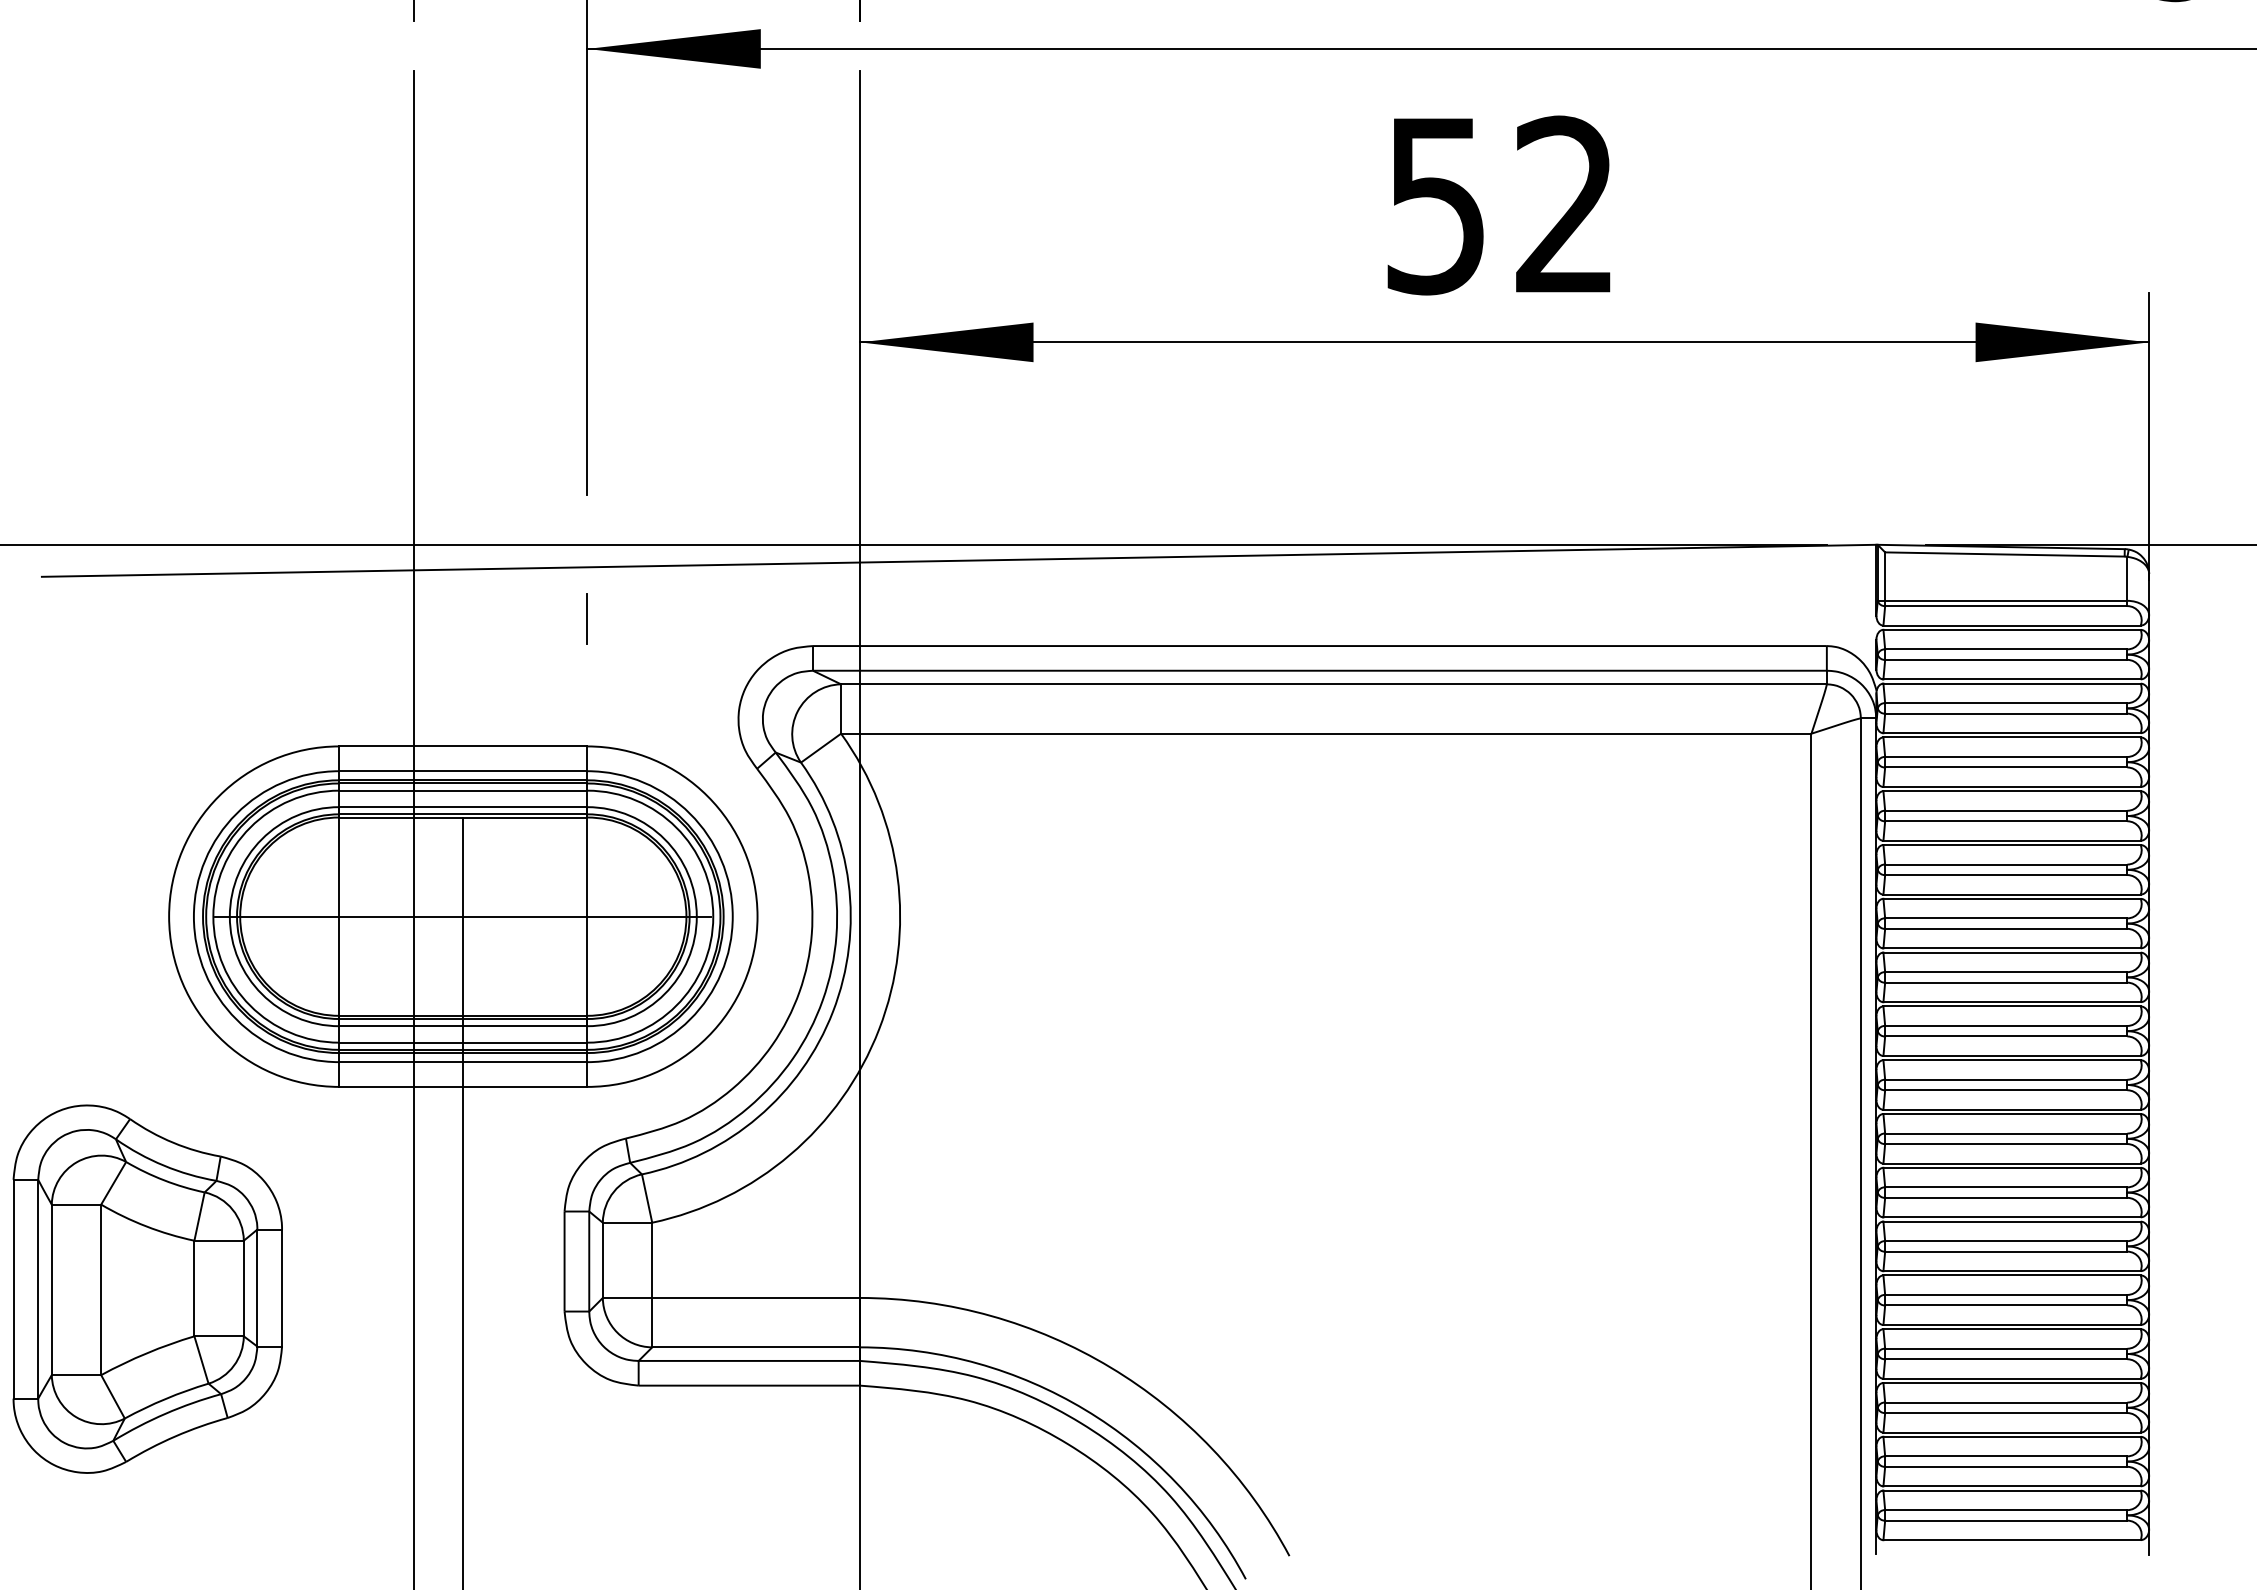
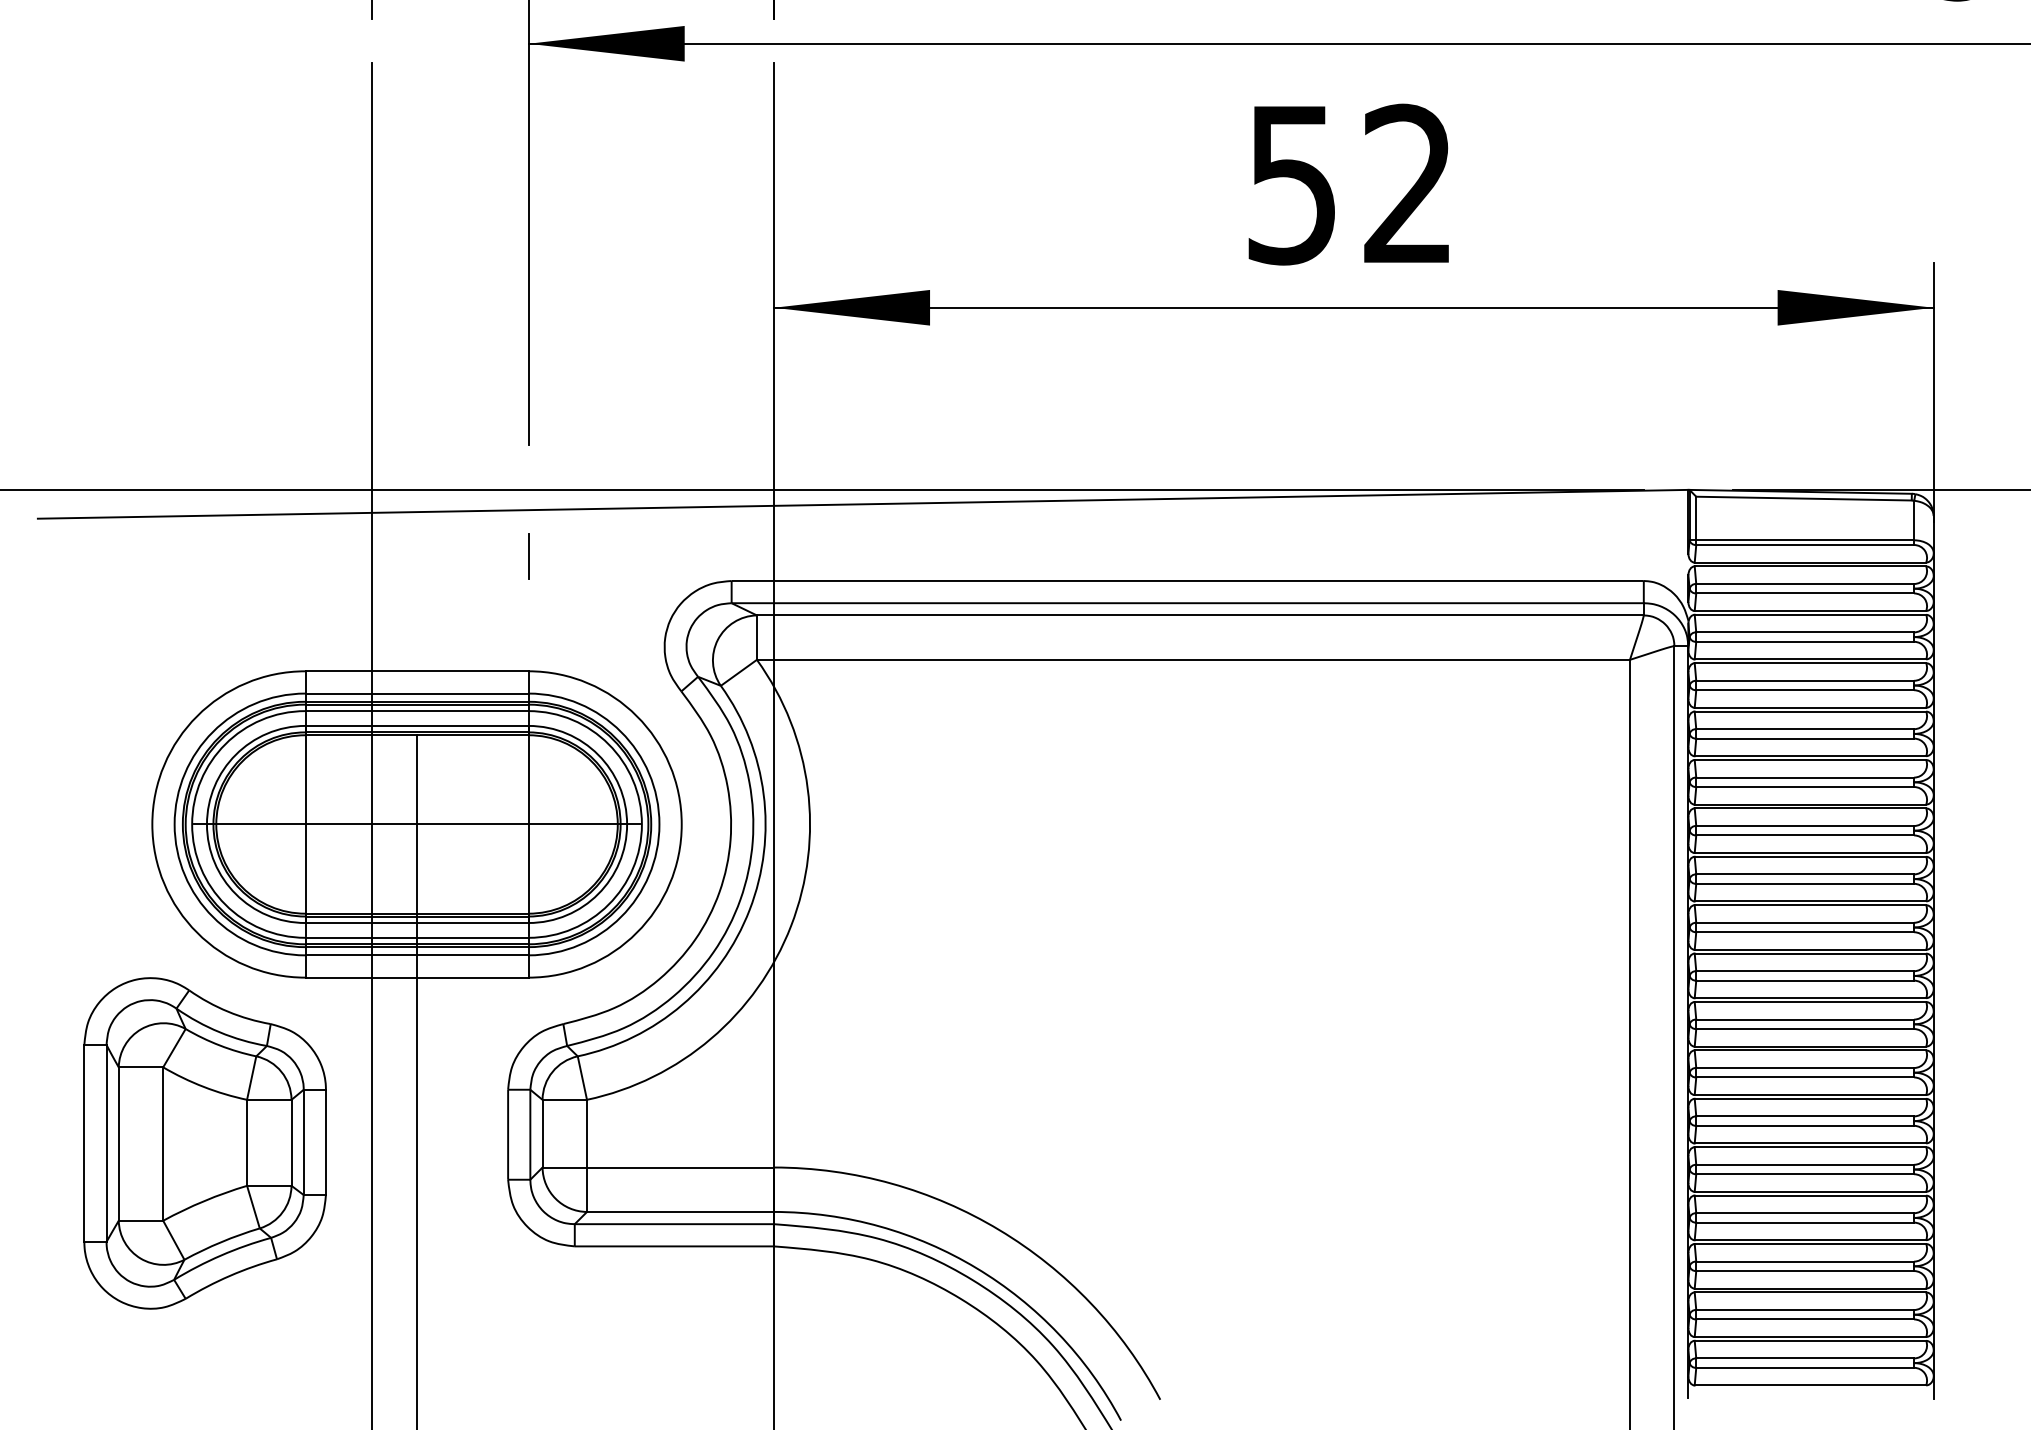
part: (147, 1288) -> (204, 1142), moved

